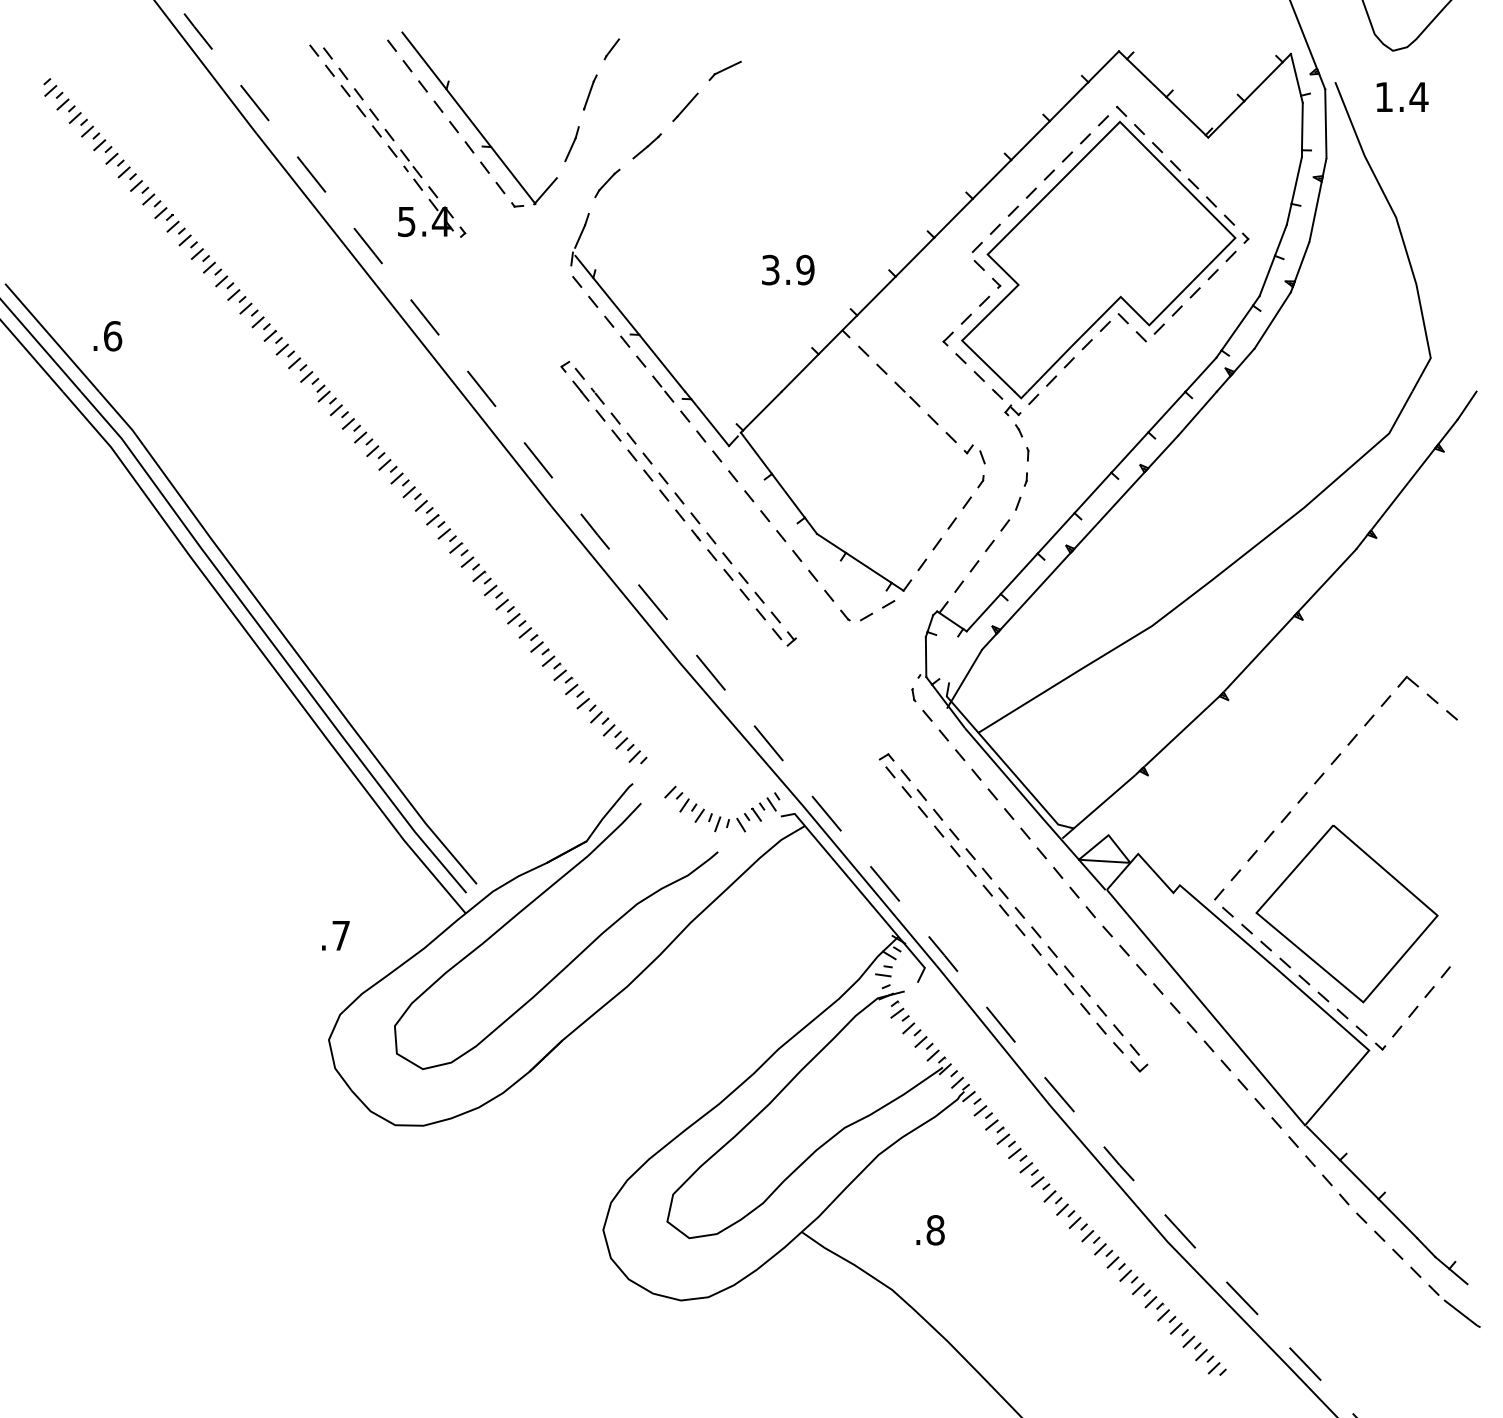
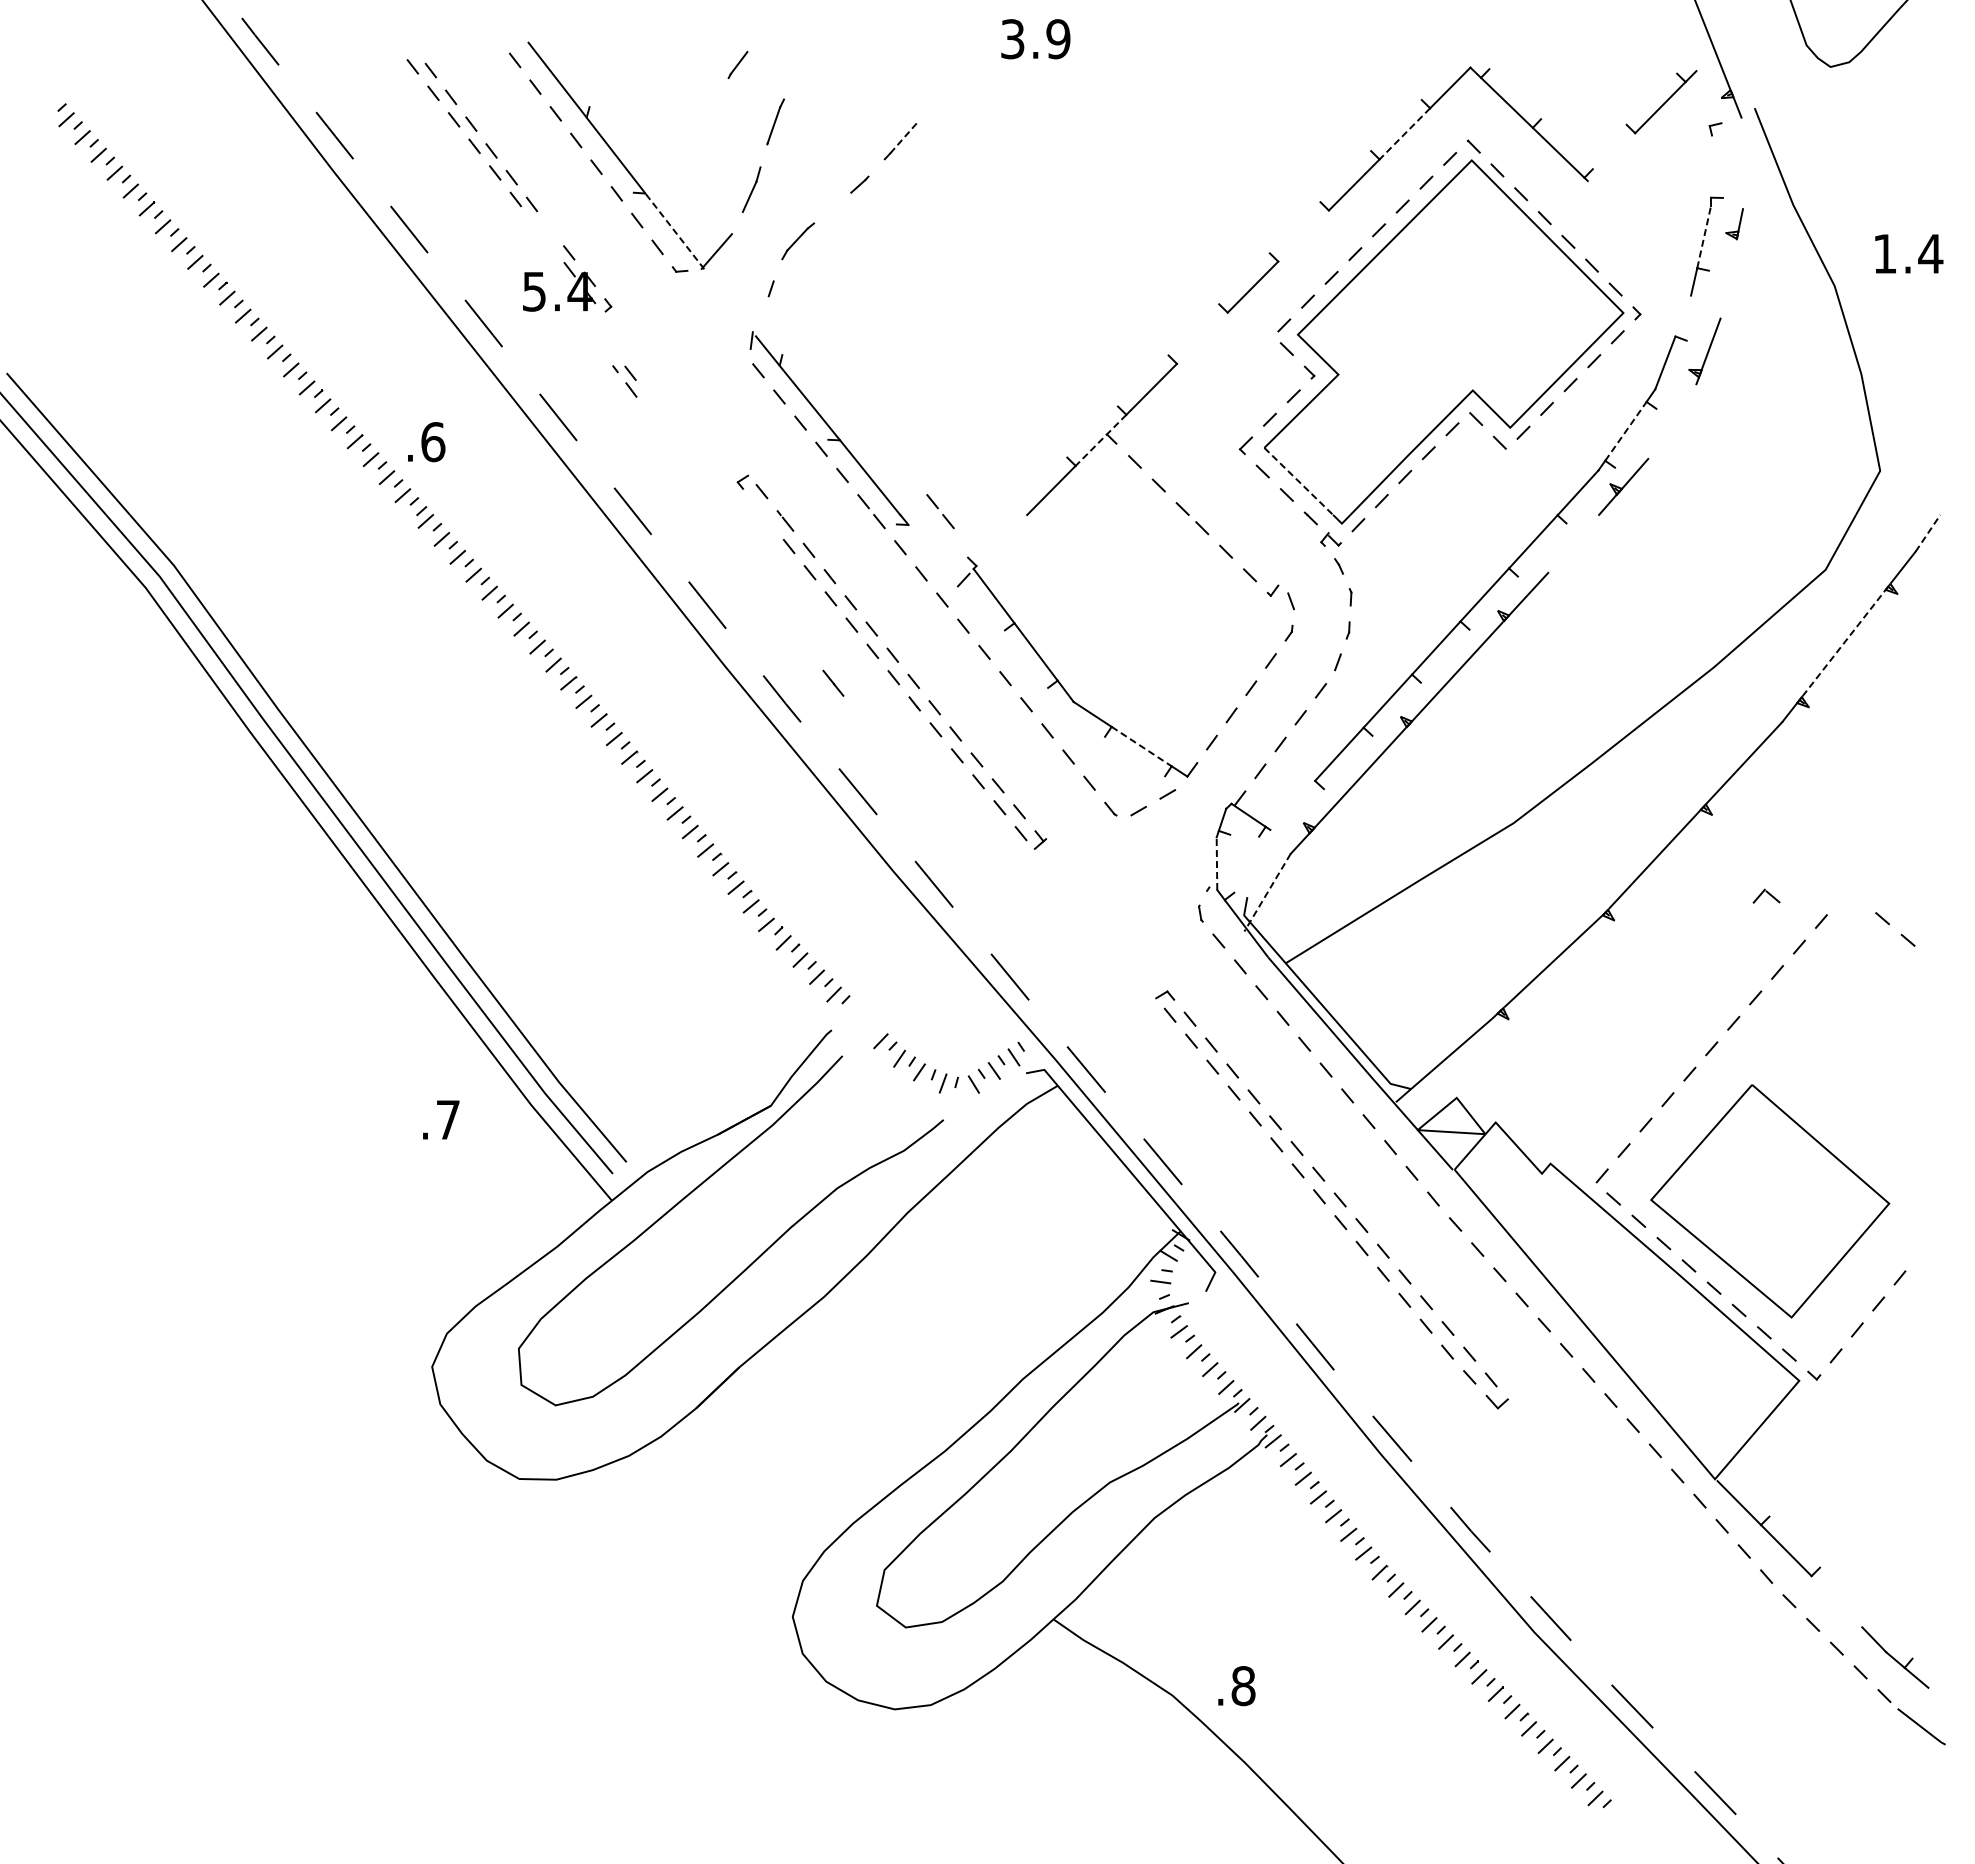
line: (611, 48) -> (737, 64), moved
part: (724, 70) -> (952, 93), removed
line: (1295, 74) -> (1702, 98), removed
text: (1402, 96) -> (1909, 253), moved
line: (1068, 101) -> (1404, 133), solid -> dashed
line: (687, 105) -> (903, 138), solid -> dashed
line: (1226, 119) -> (1611, 157), removed
line: (1325, 123) -> (1742, 162), removed
line: (1302, 126) -> (1711, 166), removed
line: (640, 152) -> (841, 200), removed
line: (514, 176) -> (675, 232), solid -> dashed
part: (412, 178) -> (624, 381), moved
line: (991, 179) -> (1303, 235), removed
line: (1297, 180) -> (1704, 237), solid -> dashed
line: (1315, 211) -> (1728, 278), removed
line: (579, 236) -> (761, 310), removed
line: (1281, 239) -> (1683, 315), removed
line: (914, 256) -> (1201, 337), removed
text: (788, 270) -> (1035, 39), moved
line: (1272, 320) -> (1672, 421), removed
line: (1236, 328) -> (1625, 431), solid -> dashed
line: (838, 334) -> (1101, 439), solid -> dashed
text: (107, 336) -> (426, 442), moved
line: (988, 366) -> (1298, 481), solid -> dashed
part: (715, 389) -> (940, 511), added
line: (581, 390) -> (833, 682), moved
line: (1467, 405) -> (1928, 532), solid -> dashed
line: (762, 411) -> (1001, 540), removed
line: (1197, 413) -> (1573, 543), removed
line: (709, 422) -> (932, 555), removed
line: (1405, 485) -> (1847, 638), solid -> dashed
line: (868, 567) -> (1141, 746), solid -> dashed
line: (983, 611) -> (1292, 804), removed
line: (925, 656) -> (1216, 863), solid -> dashed
line: (963, 680) -> (1266, 894), solid -> dashed
part: (1408, 681) -> (1766, 895), moved
text: (336, 935) -> (441, 1119), moved
line: (1397, 1218) -> (1836, 1601), removed
text: (930, 1230) -> (1236, 1686), moved

